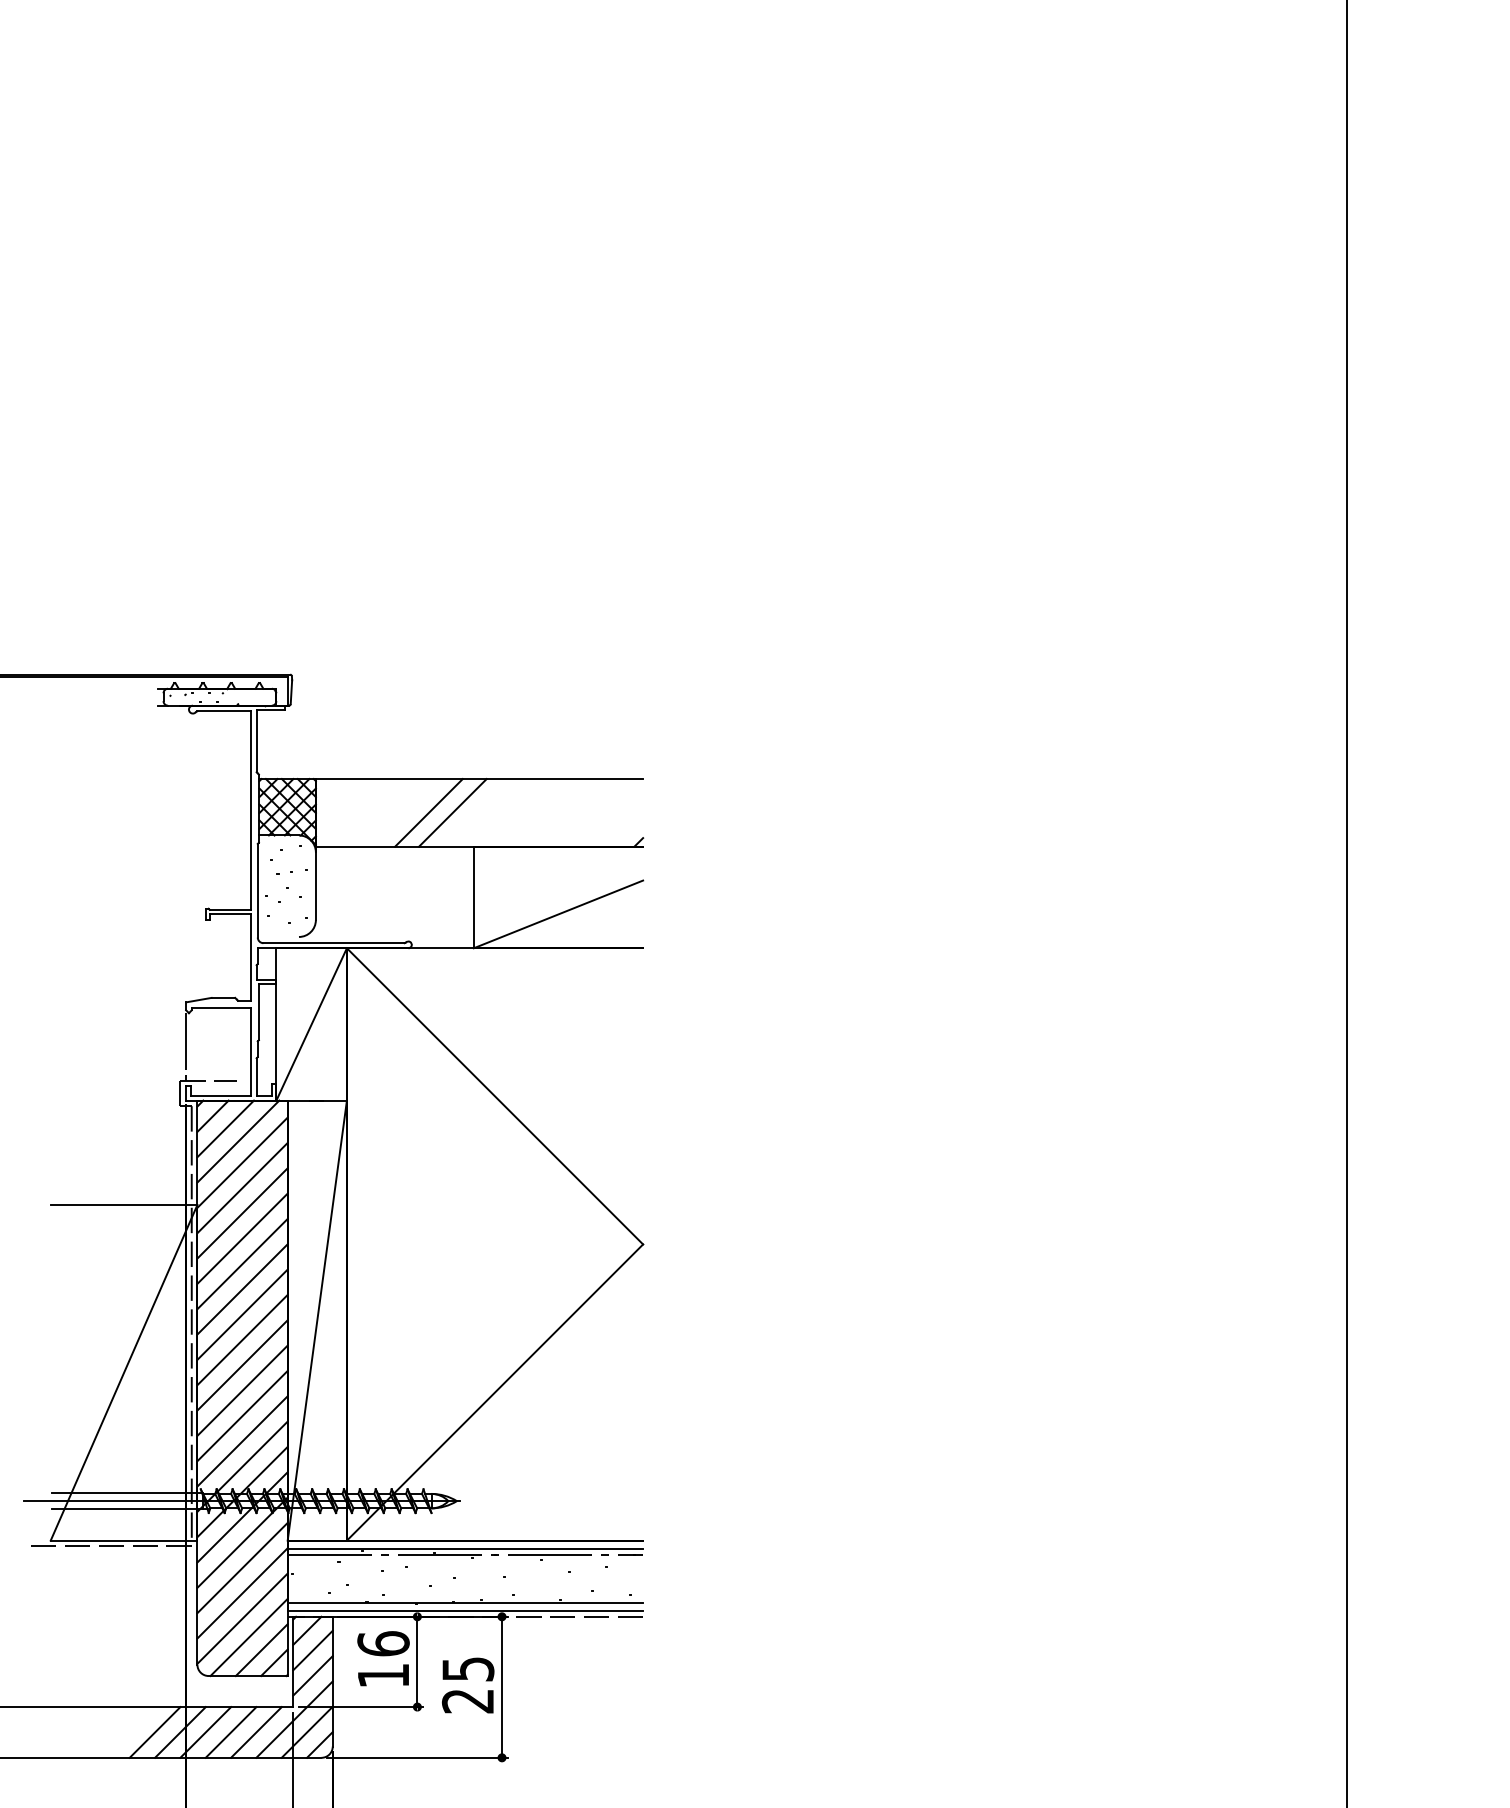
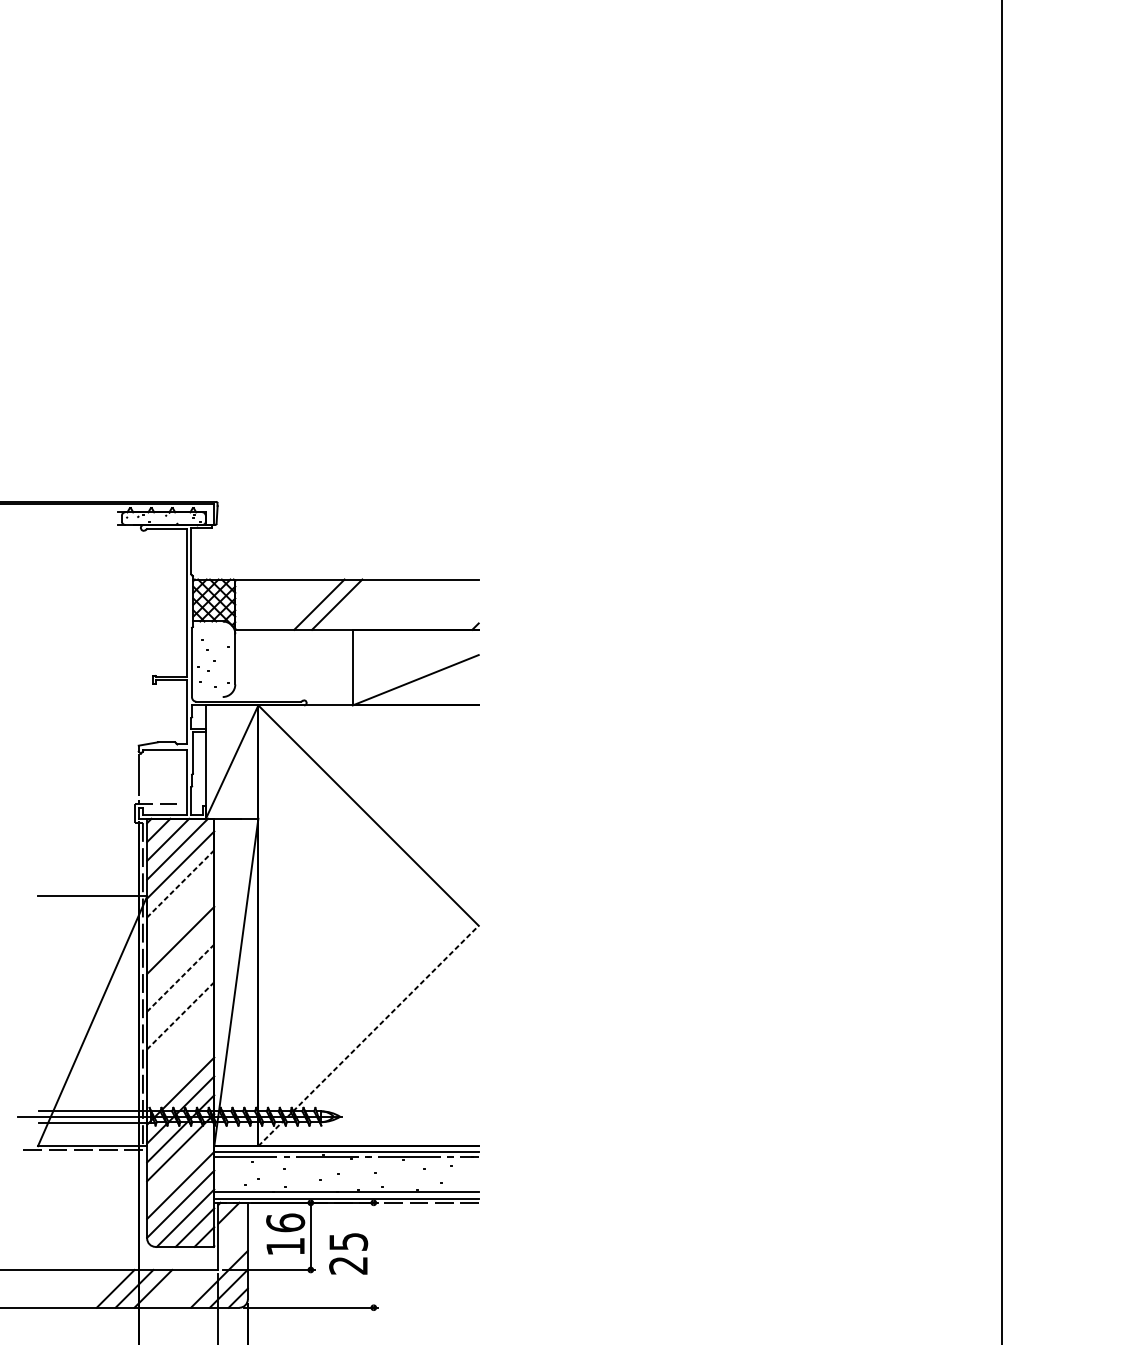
line: (242, 1188) -> (180, 884), solid -> dashed
line: (242, 1213) -> (180, 902), removed
line: (242, 1238) -> (180, 921), removed
line: (242, 1289) -> (180, 959), removed
line: (242, 1314) -> (180, 977), solid -> dashed
line: (242, 1339) -> (180, 996), removed
line: (242, 1365) -> (180, 1015), solid -> dashed
line: (242, 1390) -> (180, 1034), removed
line: (495, 1392) -> (368, 1035), solid -> dashed
line: (242, 1415) -> (180, 1053), removed
line: (242, 1441) -> (180, 1072), removed
line: (242, 1567) -> (180, 1166), removed
line: (312, 1650) -> (232, 1227), removed
line: (312, 1675) -> (232, 1246), removed
line: (502, 1686) -> (374, 1254), removed
line: (230, 1732) -> (171, 1288), removed
line: (256, 1732) -> (191, 1288), removed

